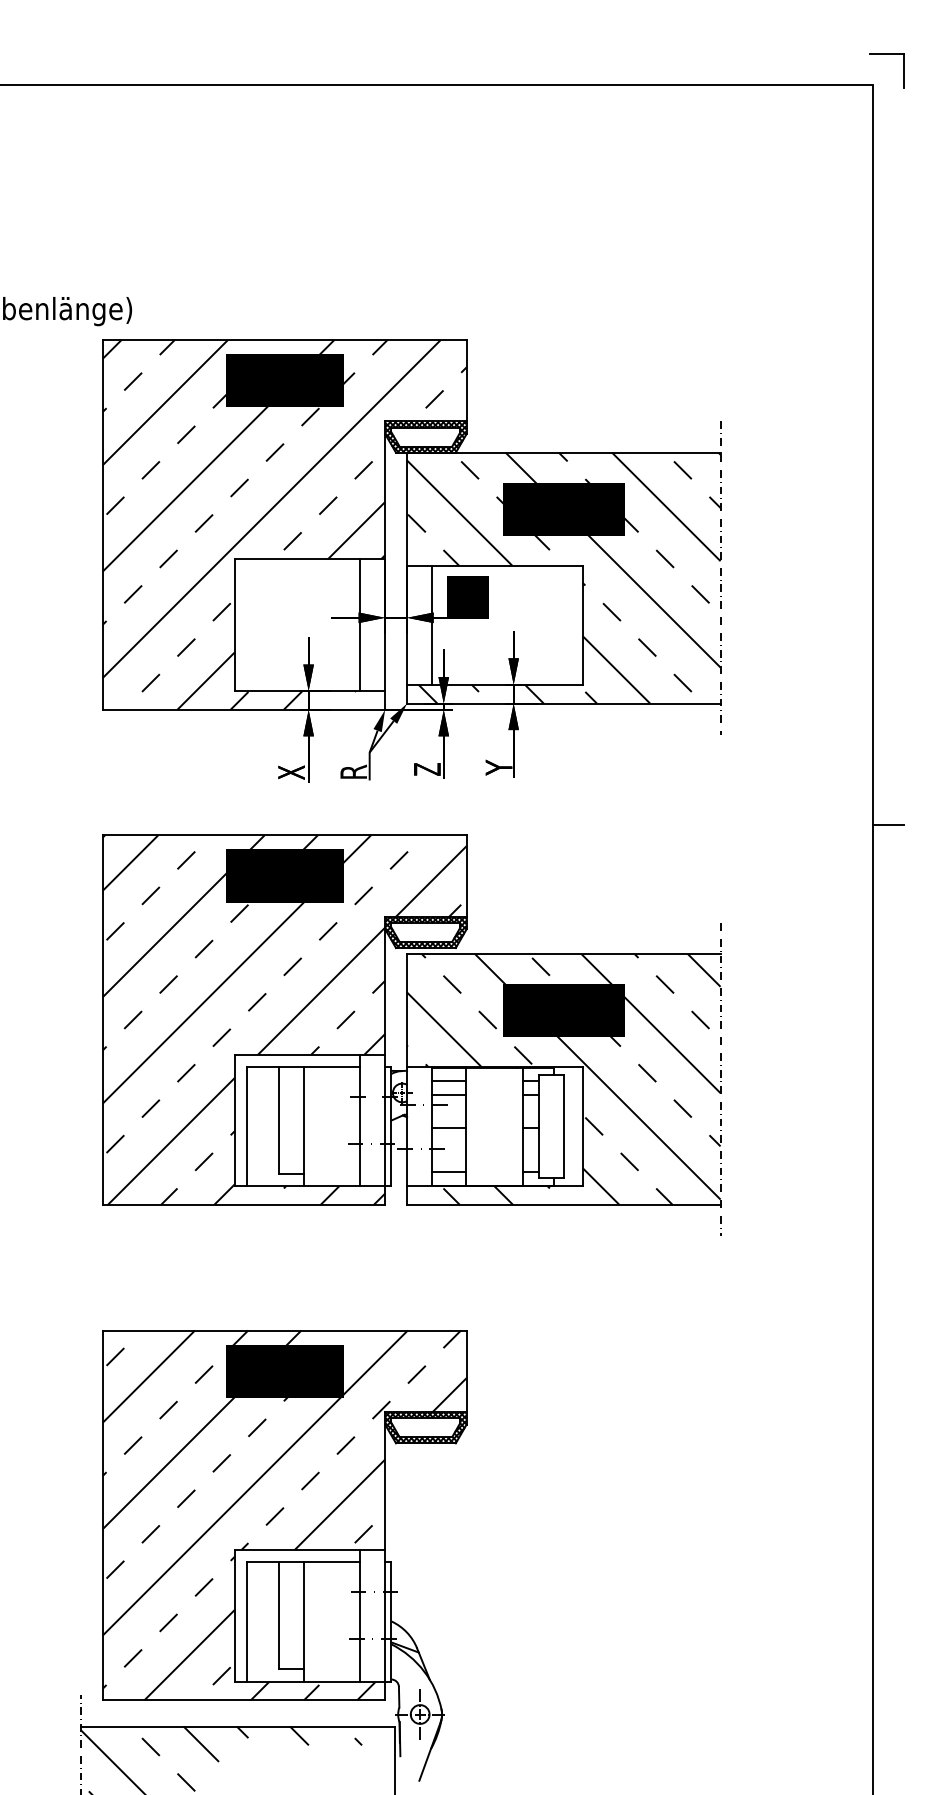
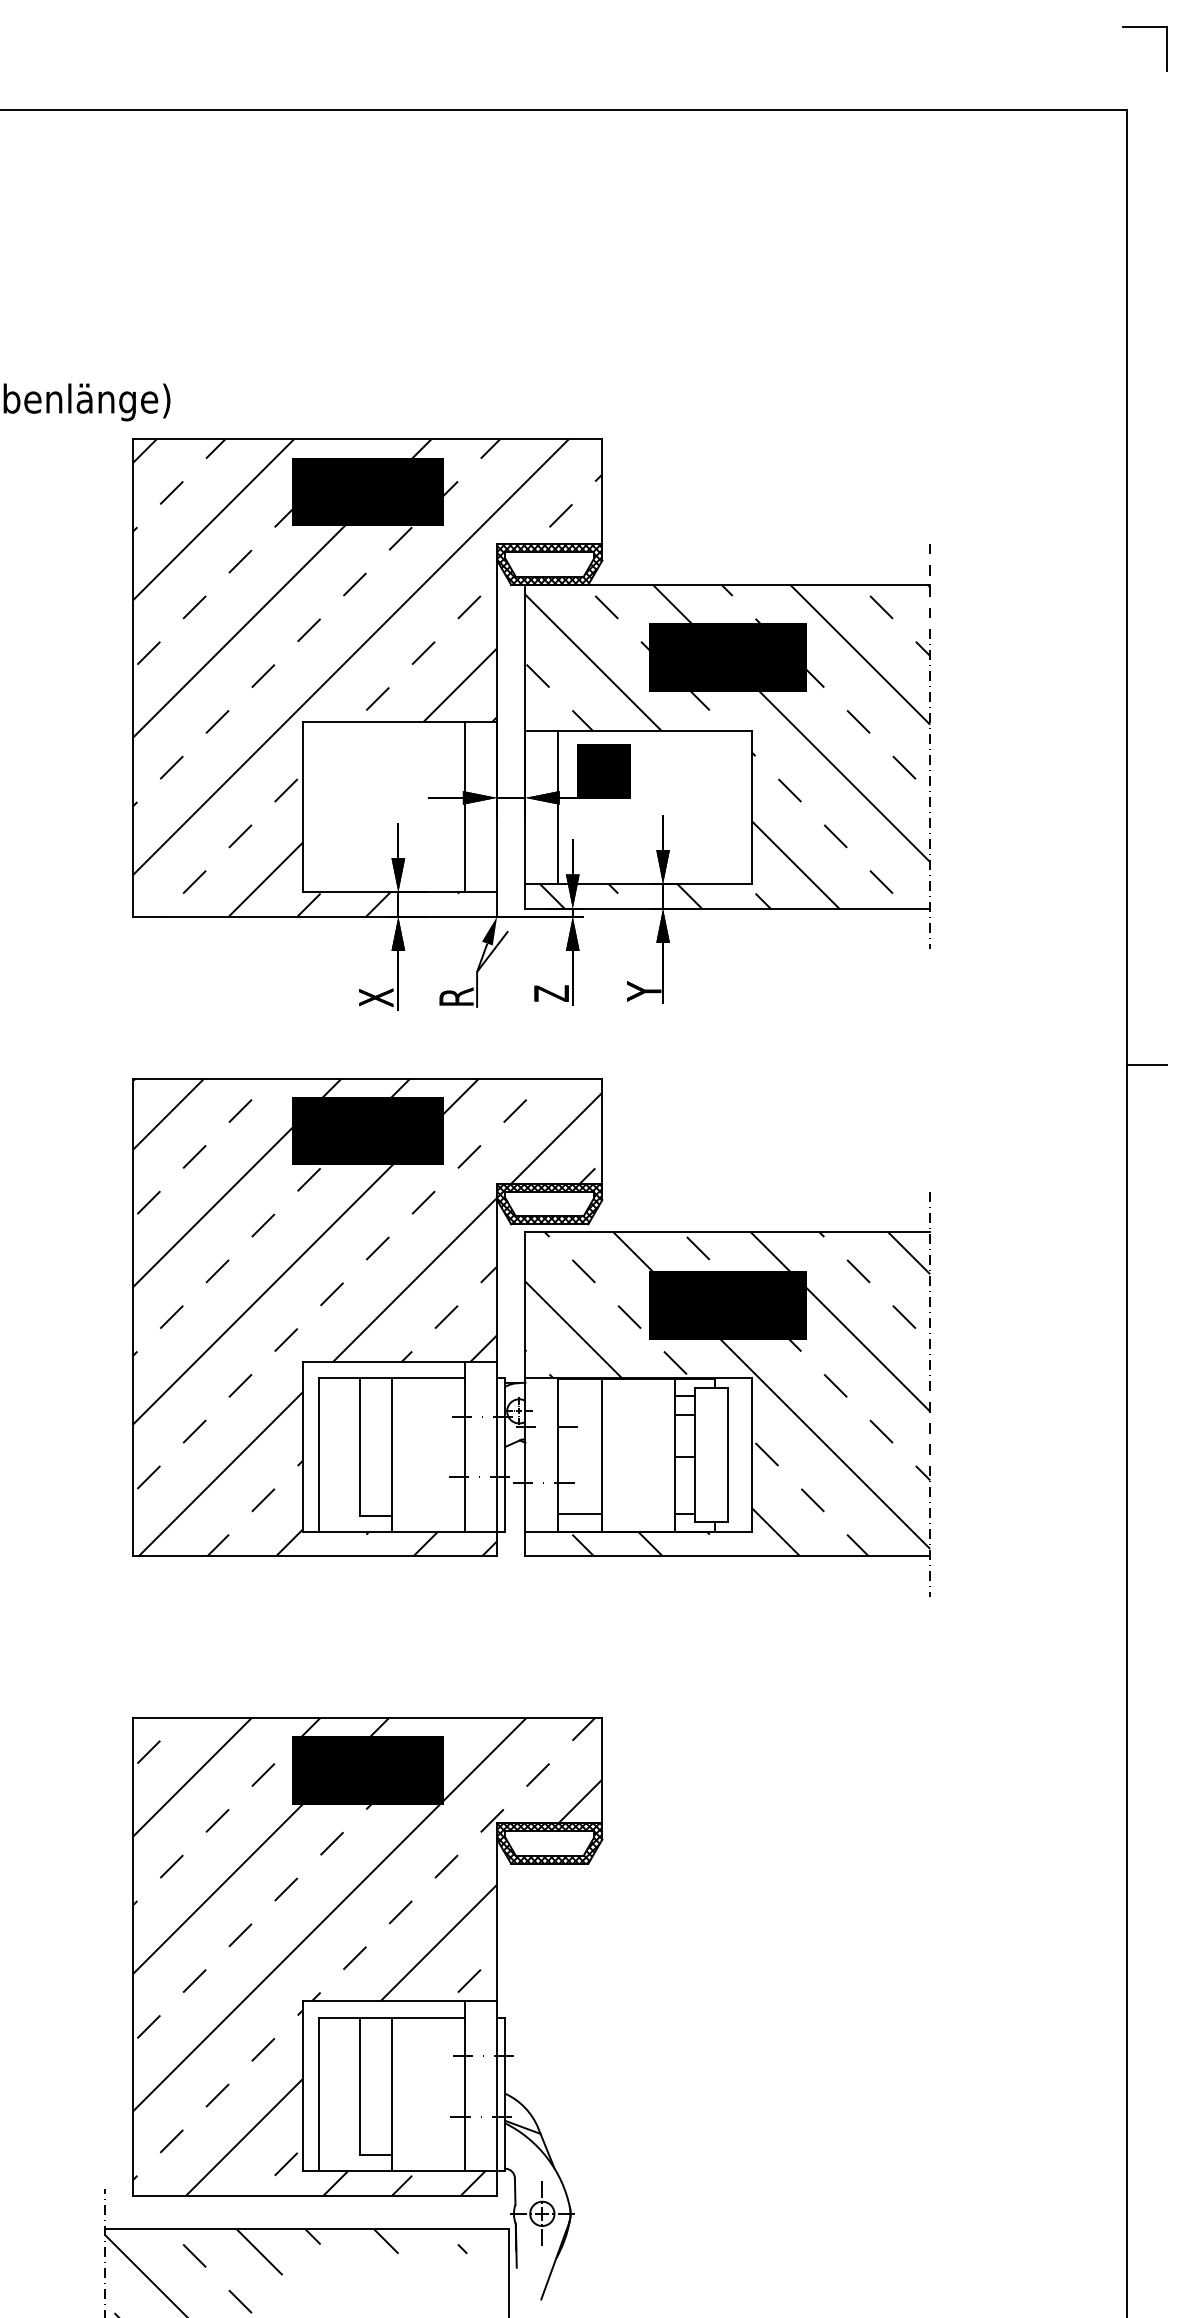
part: (886, 54) -> (1144, 27), moved
fill: (398, 713) -> (514, 921), removed
line: (448, 1081) -> (579, 1396), removed
line: (448, 1095) -> (579, 1414), removed
line: (448, 1128) -> (579, 1457), removed

